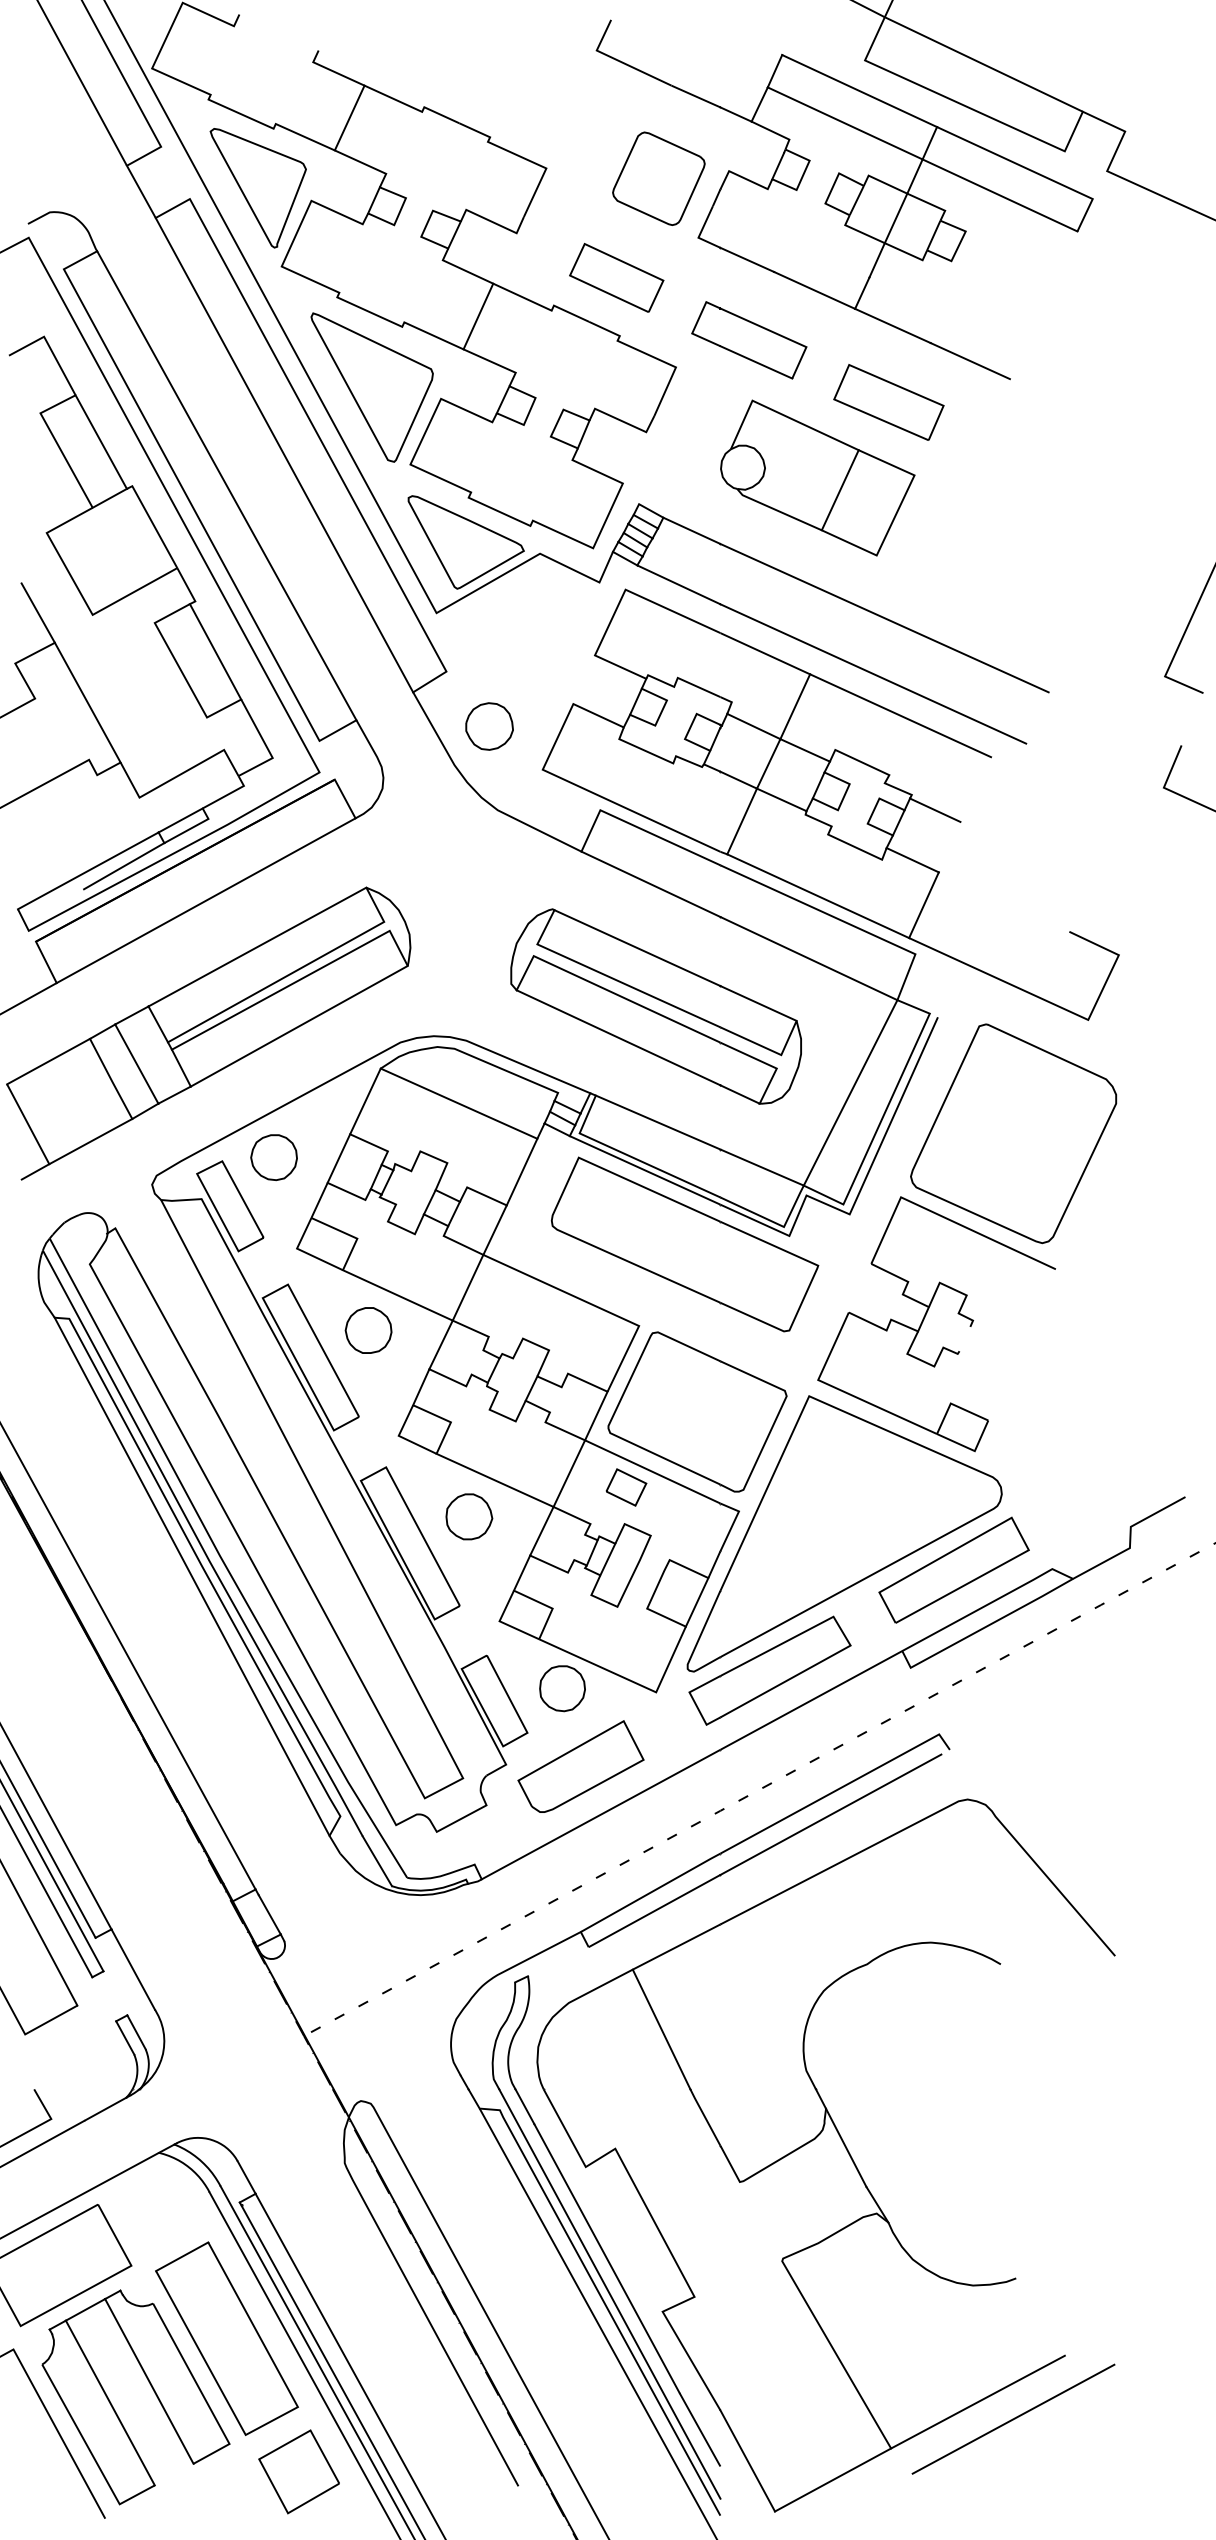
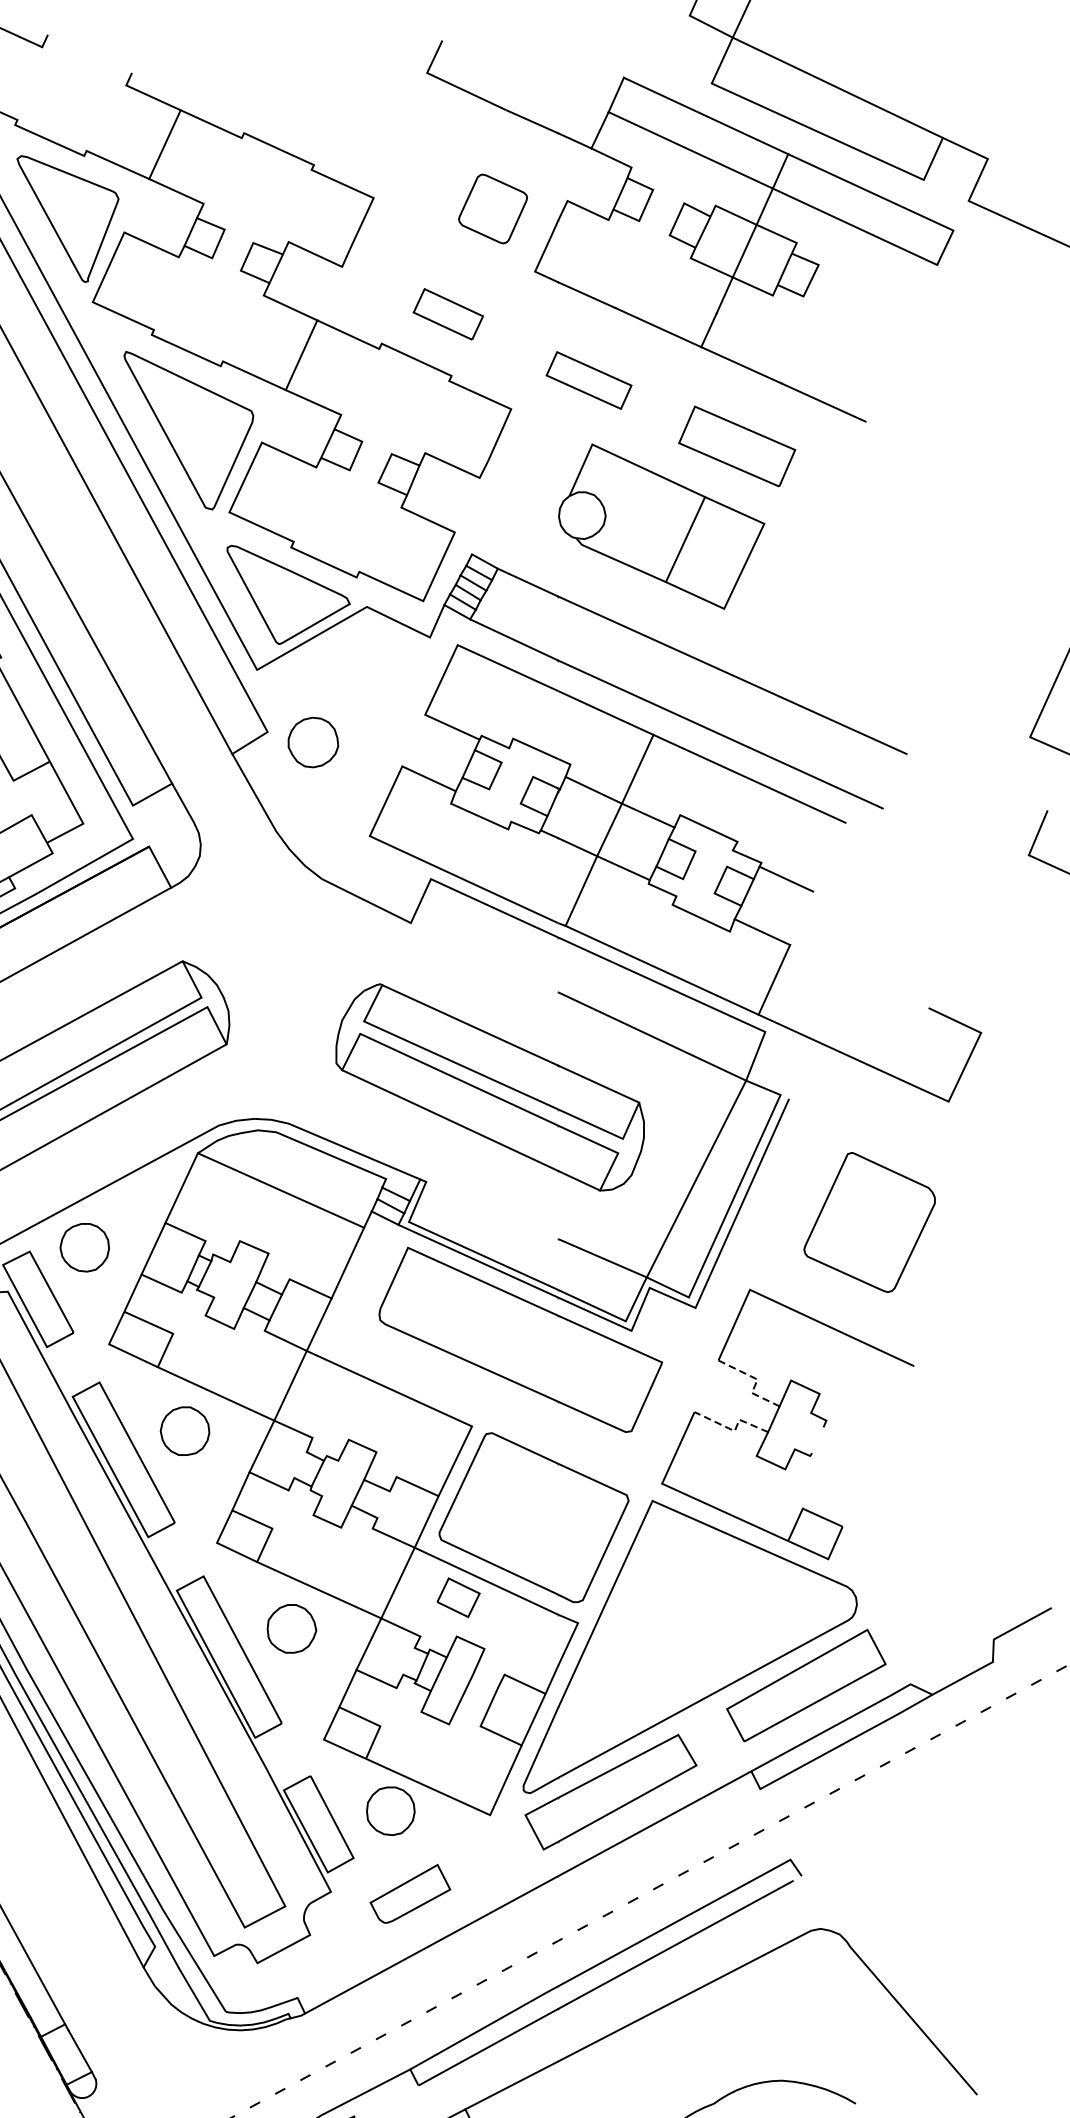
part: (658, 178) -> (492, 208), size x0.7
part: (616, 277) -> (448, 313), size x0.7
part: (749, 340) -> (589, 380), size x0.7
part: (489, 726) -> (313, 742), moved
line: (650, 884) -> (484, 957), removed
line: (657, 1122) -> (491, 1210), removed
part: (1013, 1133) -> (869, 1222), size x0.6
line: (907, 1282) -> (756, 1380), solid -> dashed
line: (886, 1330) -> (734, 1431), solid -> dashed
part: (580, 1766) -> (409, 1893), size x0.6

